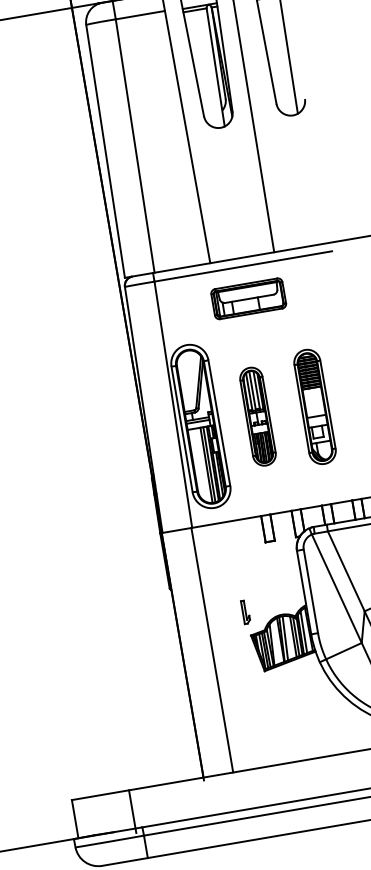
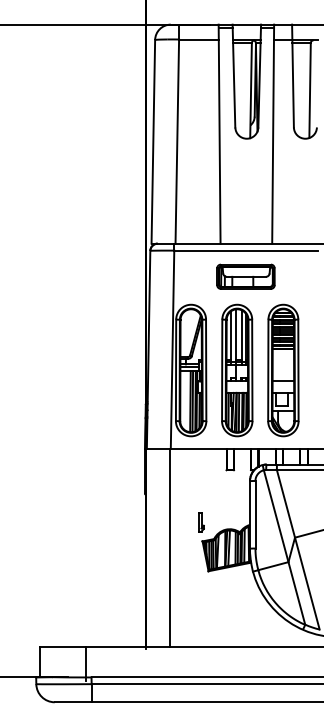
part: (315, 406) -> (283, 370), size x1.43
part: (258, 416) -> (237, 370), size x1.67

